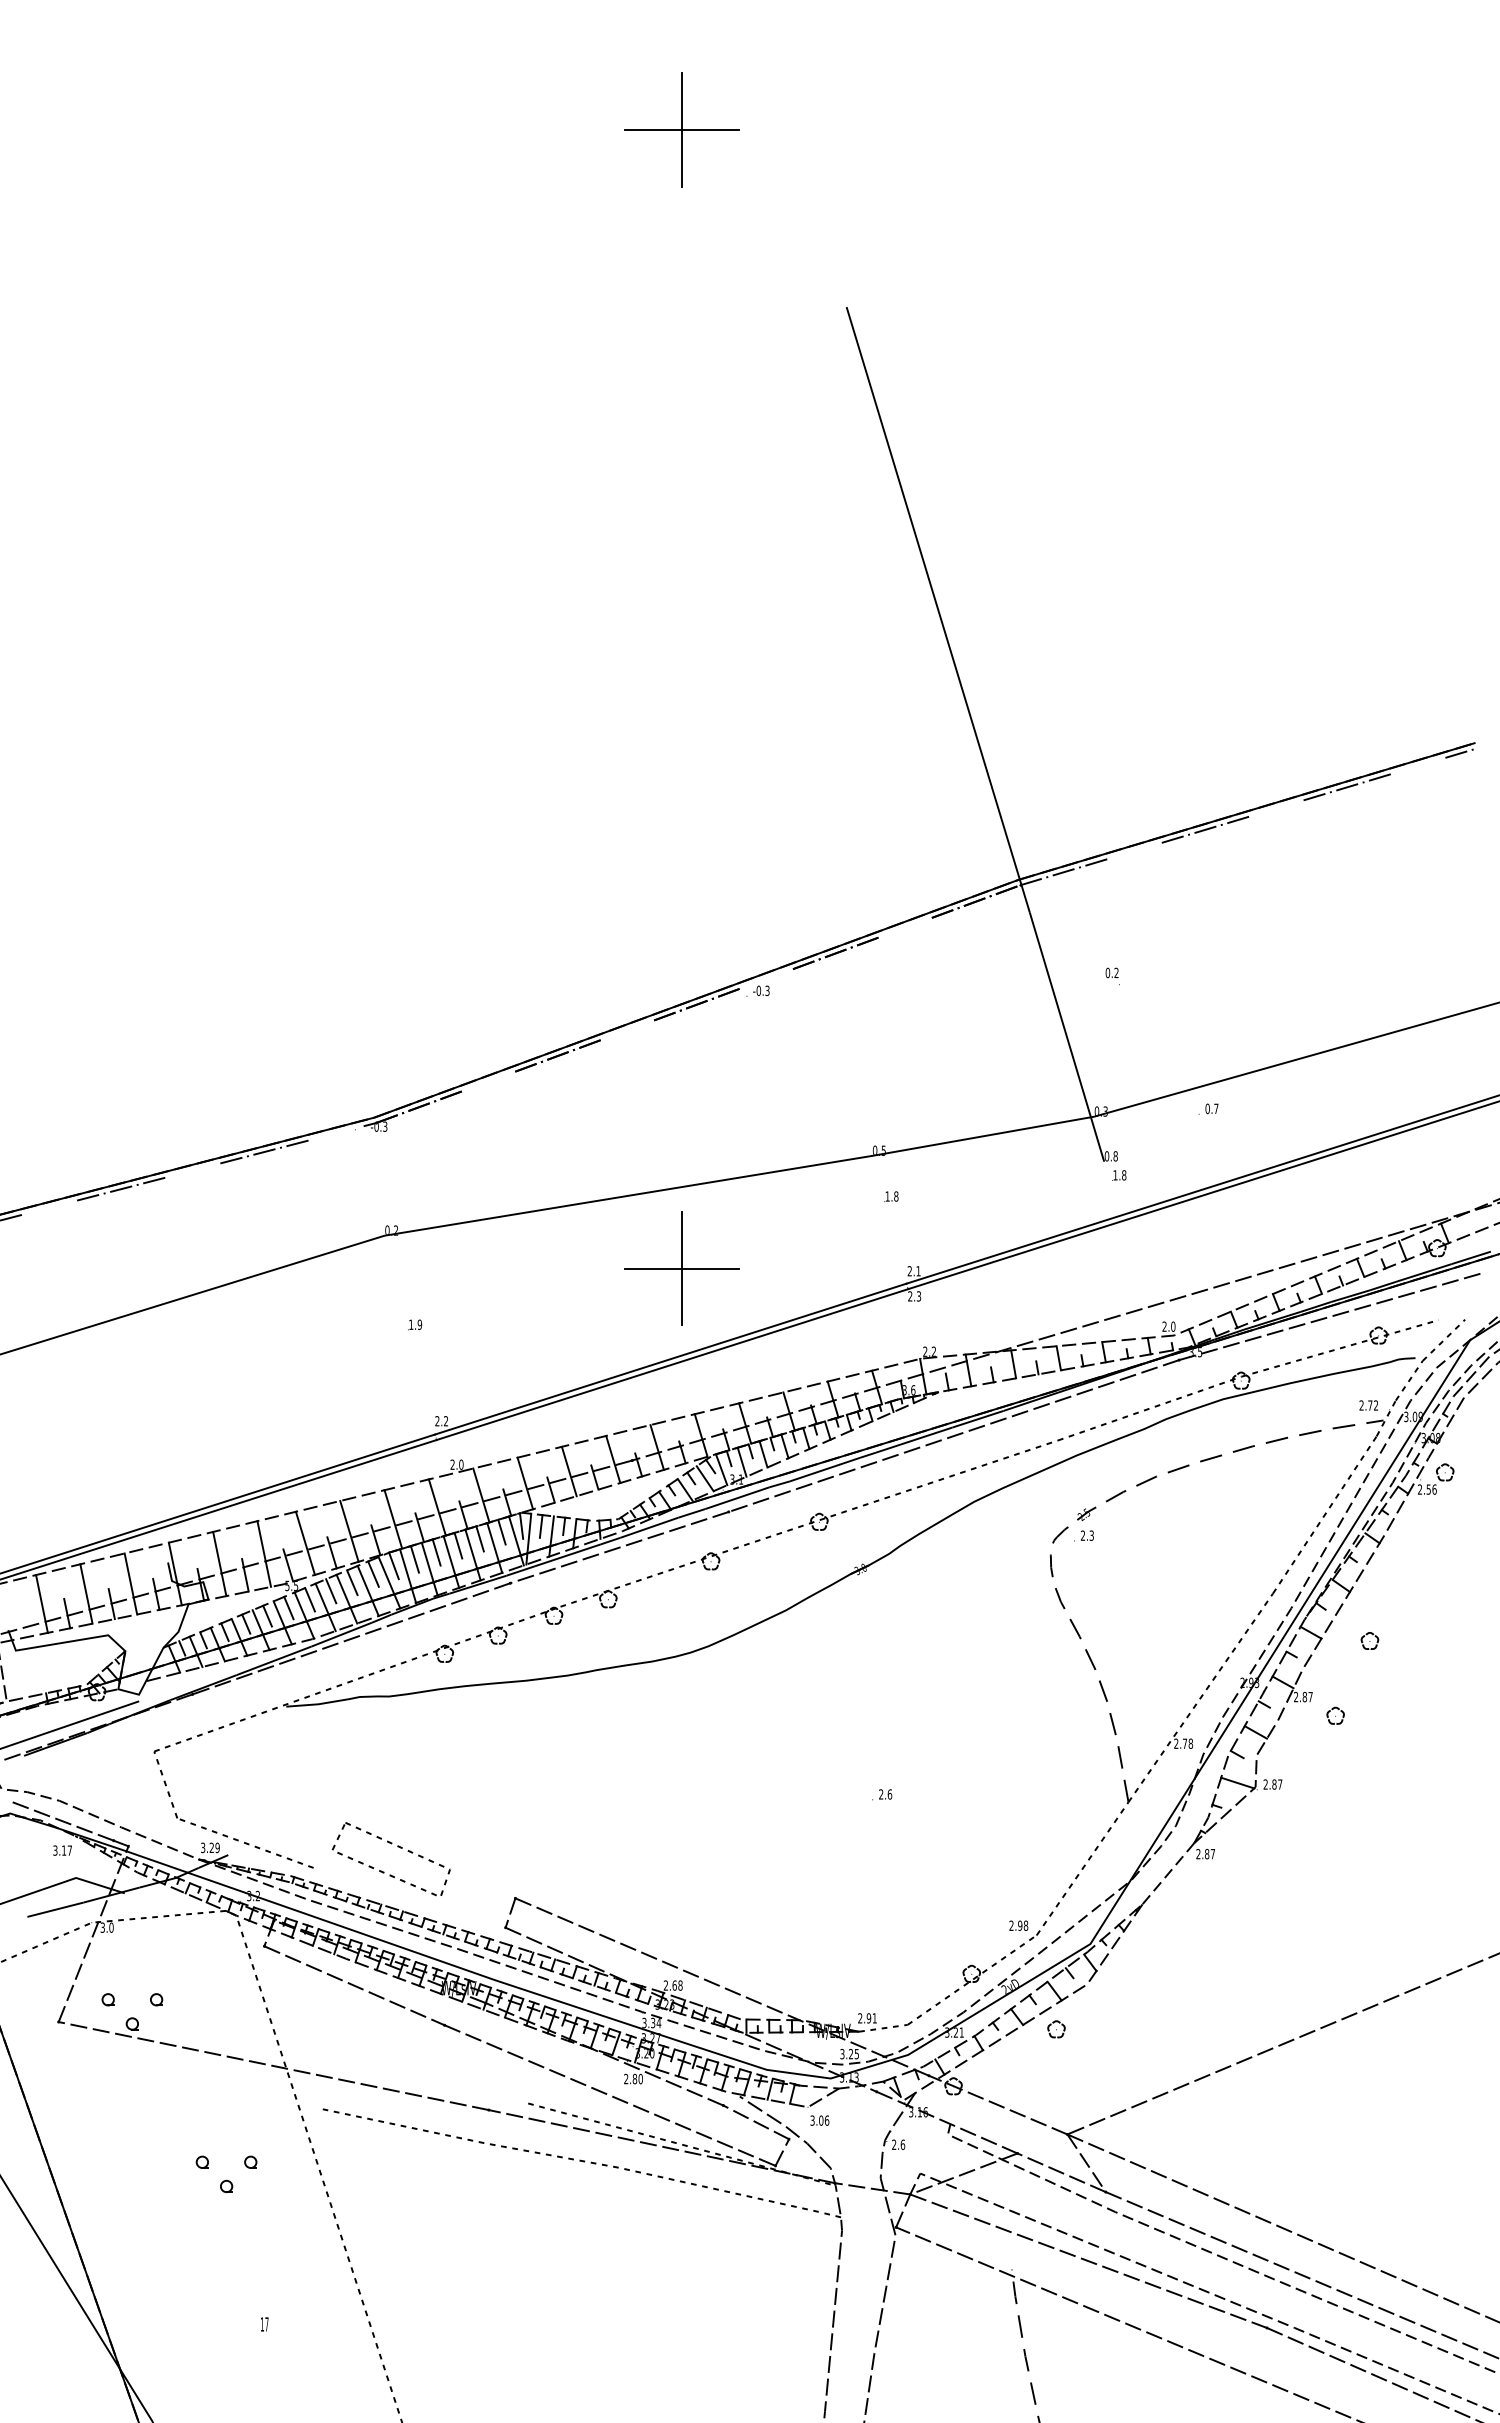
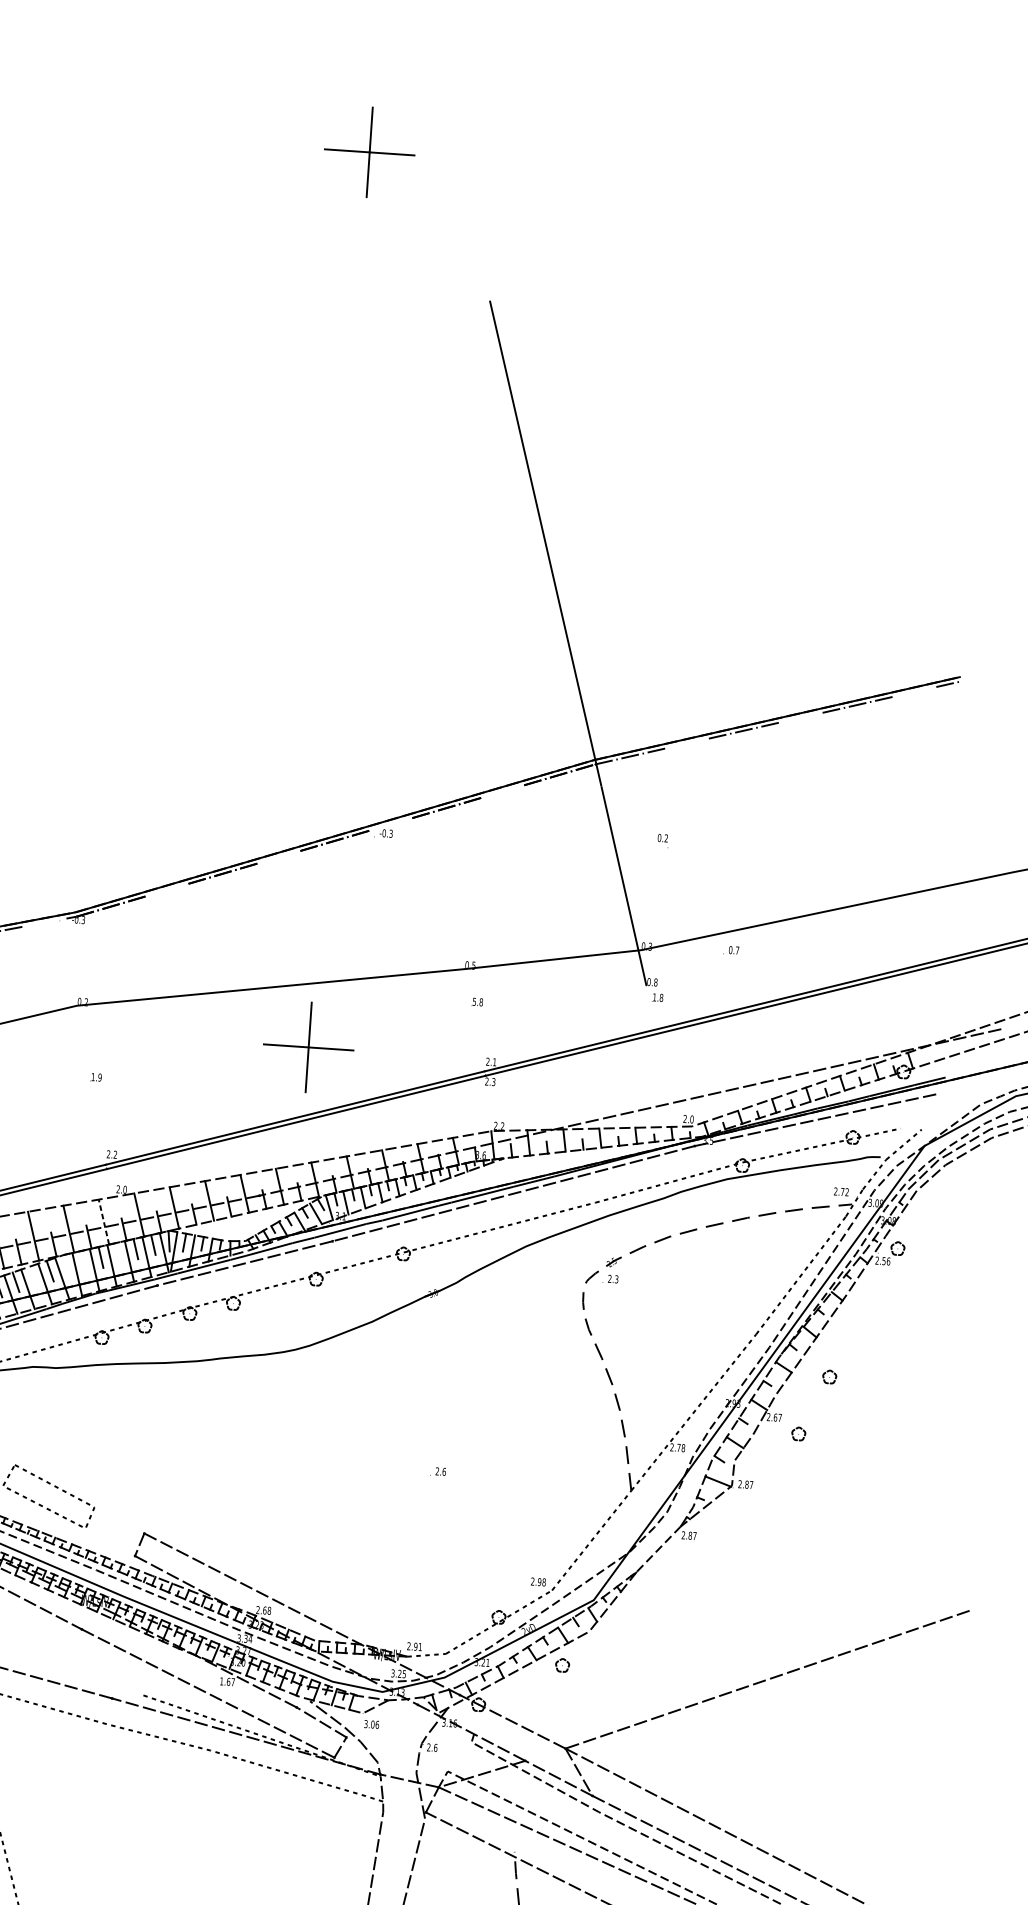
text: (887, 1196) -> (474, 1001), 1.8 -> 5.8
line: (437, 1506) -> (104, 1221), solid -> dashed
line: (458, 1545) -> (118, 1253), removed
line: (414, 1559) -> (83, 1261), removed
line: (393, 1565) -> (66, 1265), removed
line: (352, 1582) -> (33, 1276), removed
text: (1304, 1696) -> (775, 1417), 2.87 -> 2.67
text: (633, 2078) -> (227, 1681), 2.80 -> 1.67

